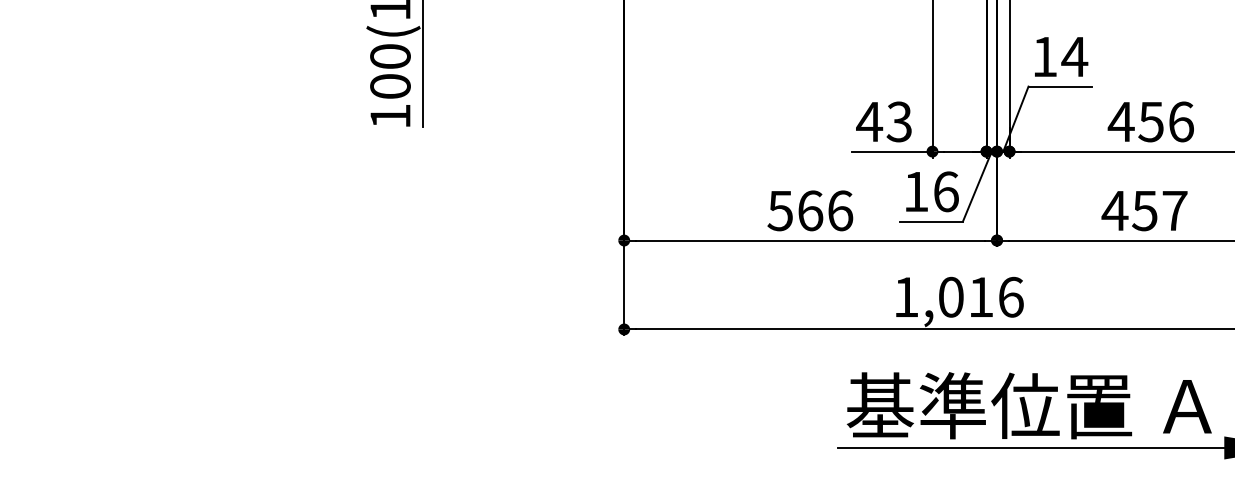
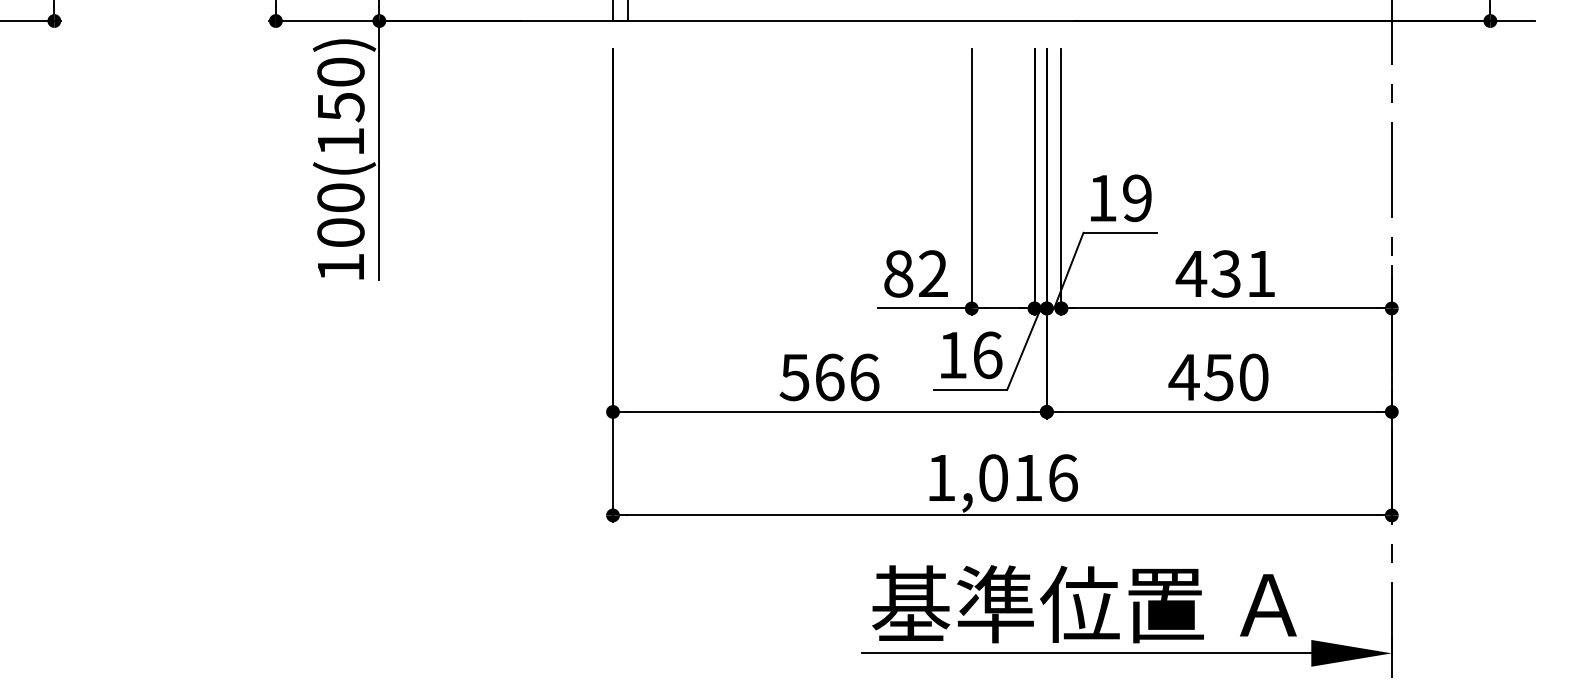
text: (1074, 57) -> (1137, 198), 14 -> 19
text: (883, 121) -> (914, 273), 43 -> 82
text: (1166, 121) -> (1243, 273), 456 -> 431
text: (1174, 210) -> (1253, 377), 457 -> 450

